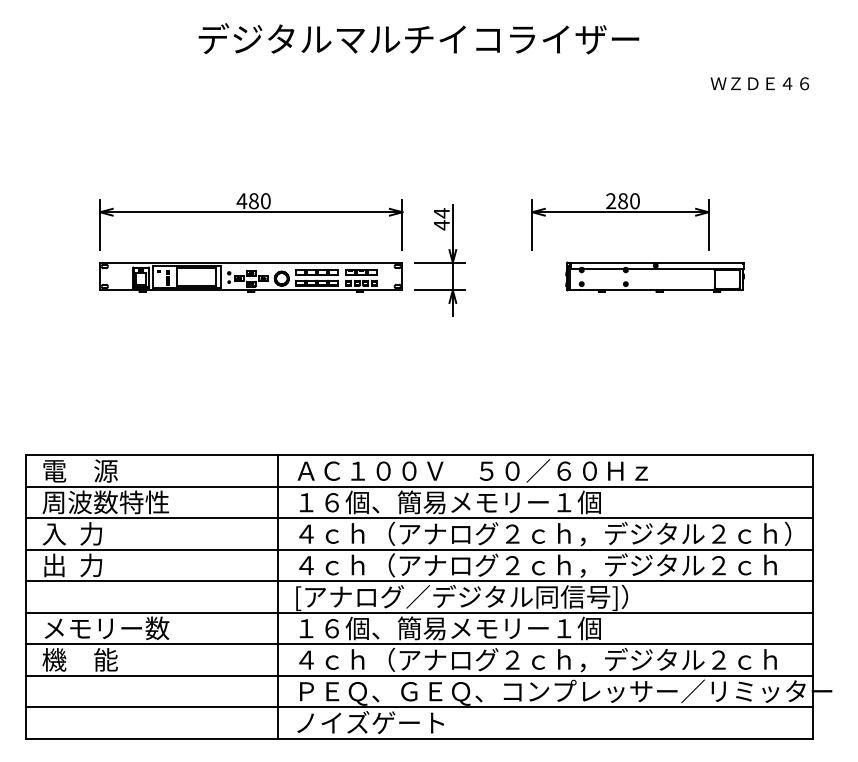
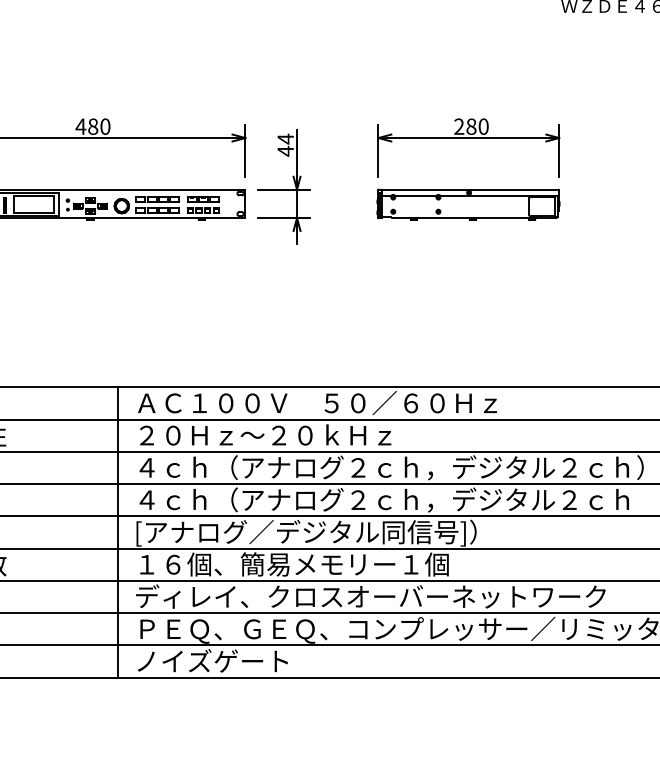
part: (654, 276) -> (467, 203), moved
text: (449, 502) -> (293, 435), １６個、簡易メモリー１個 -> ２０Ｈｚ～２０ｋＨｚ
text: (535, 659) -> (381, 596), ４ｃｈ（アナログ２ｃｈ，デジタル２ｃｈ -> ディレイ、クロスオーバーネットワーク

